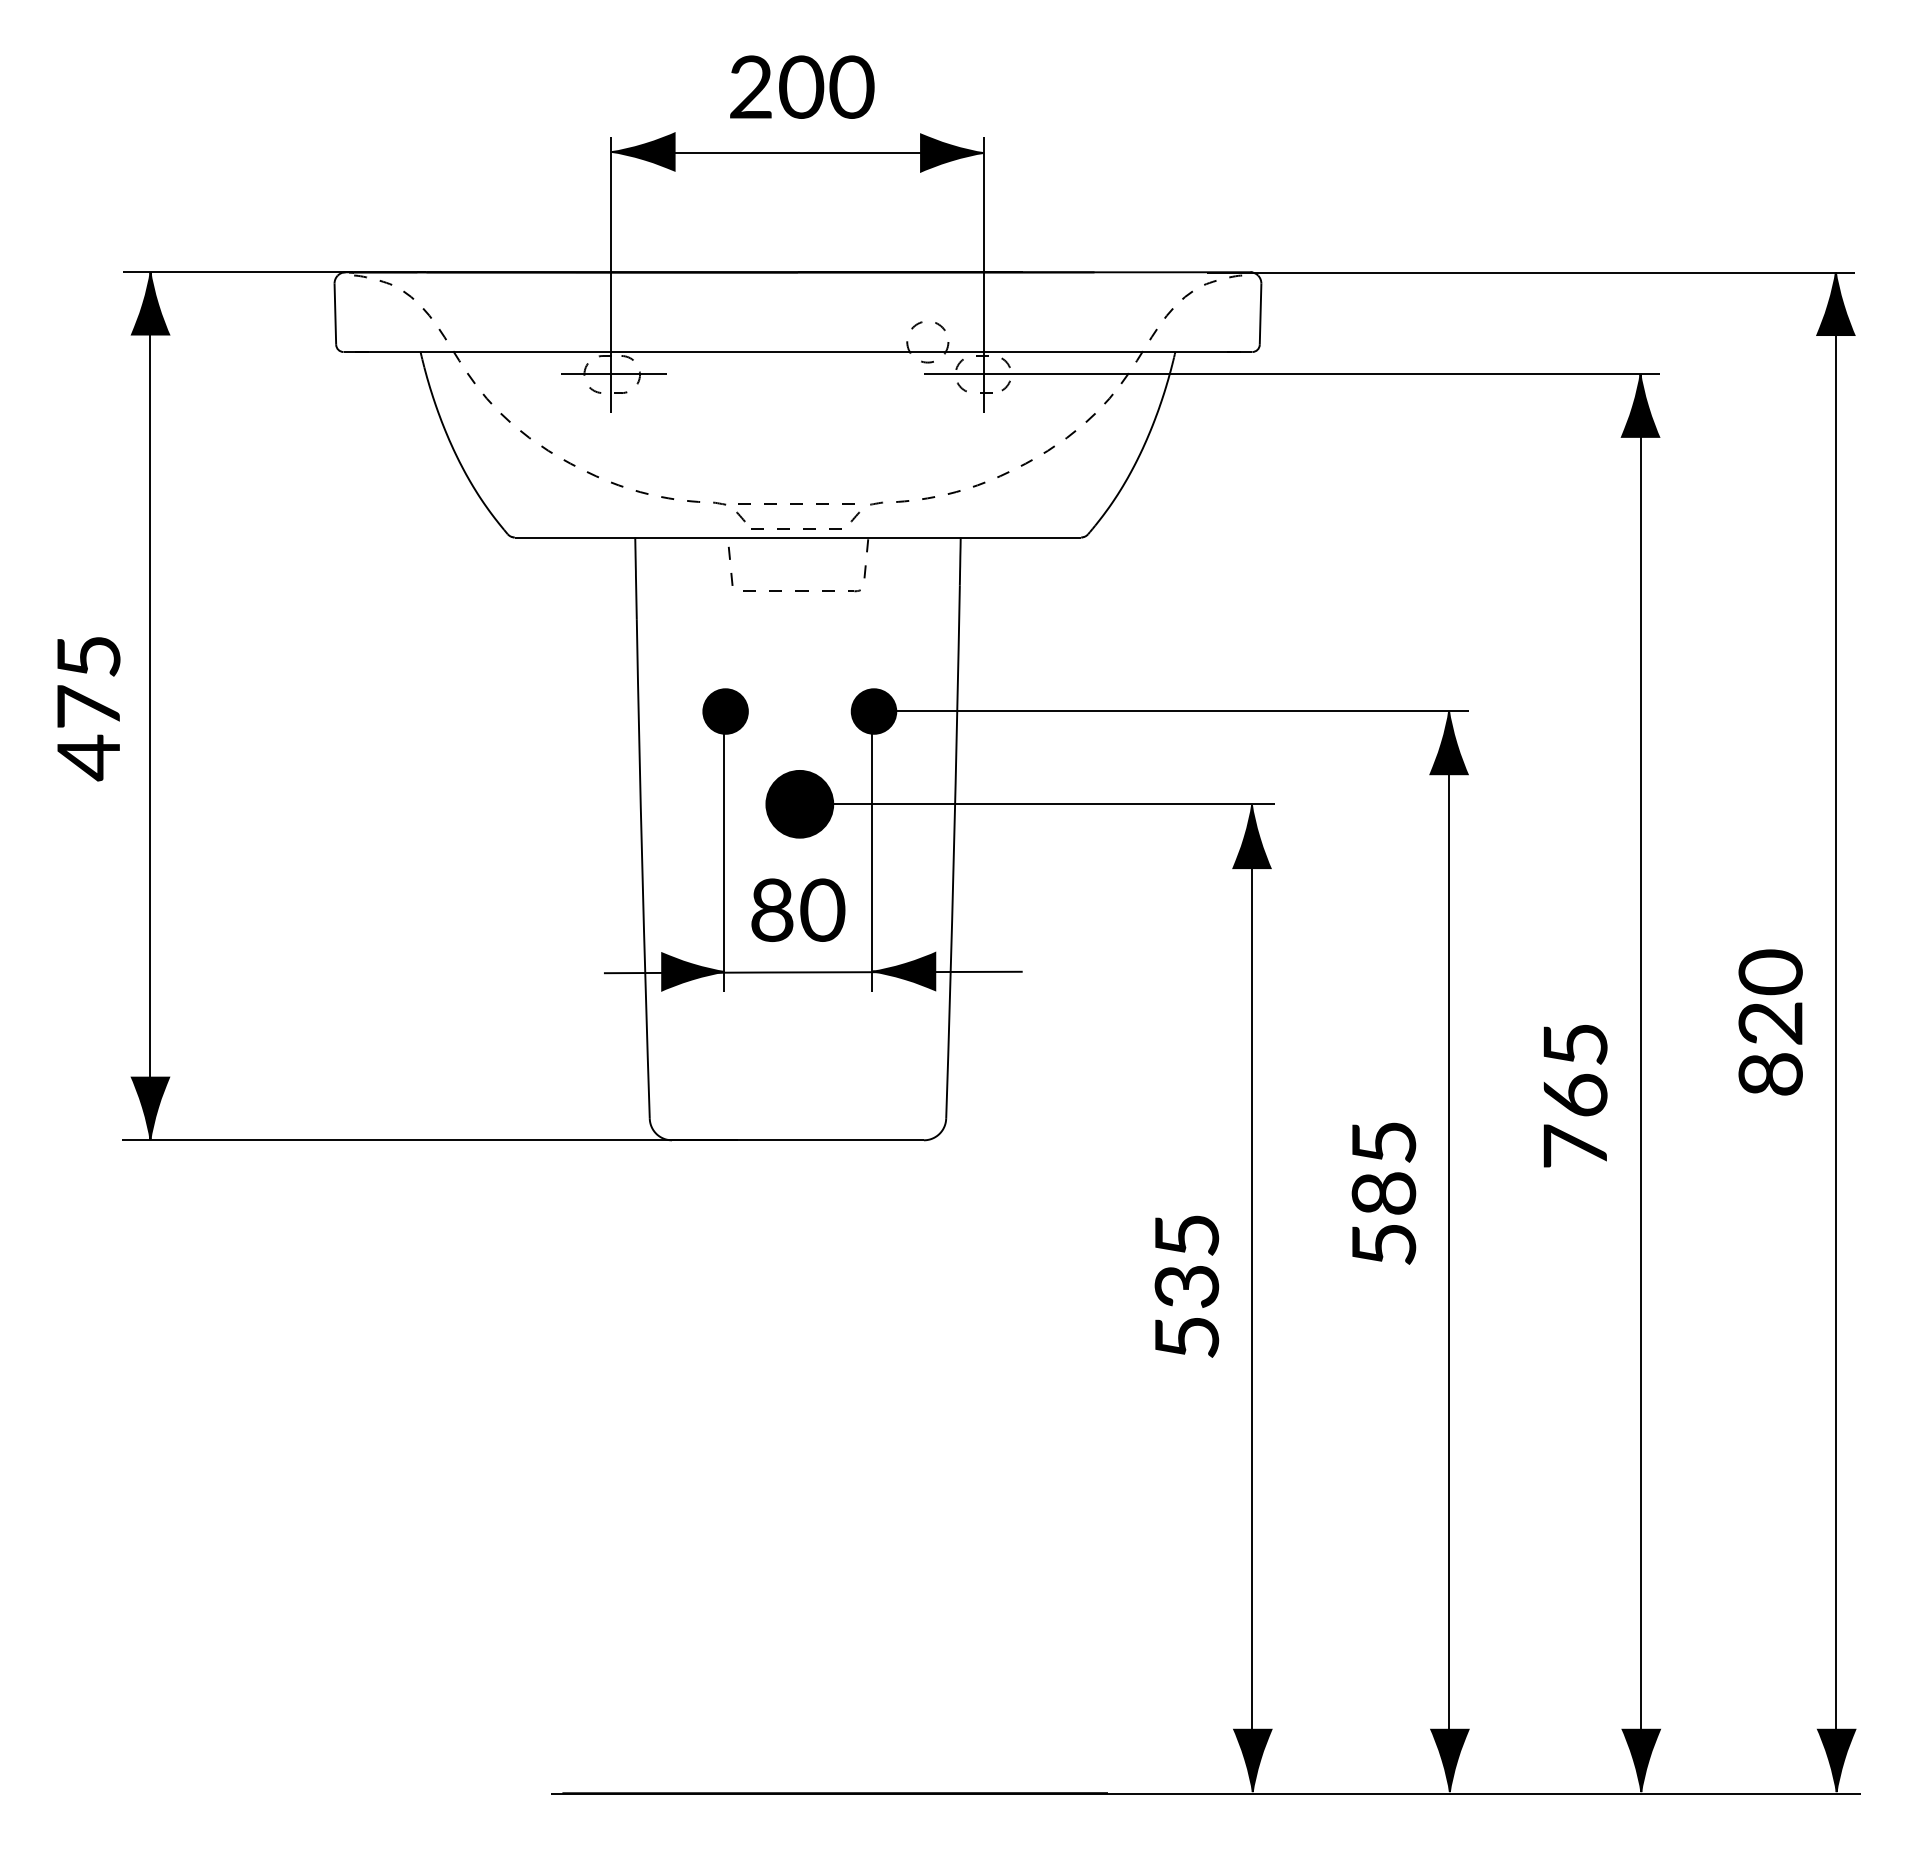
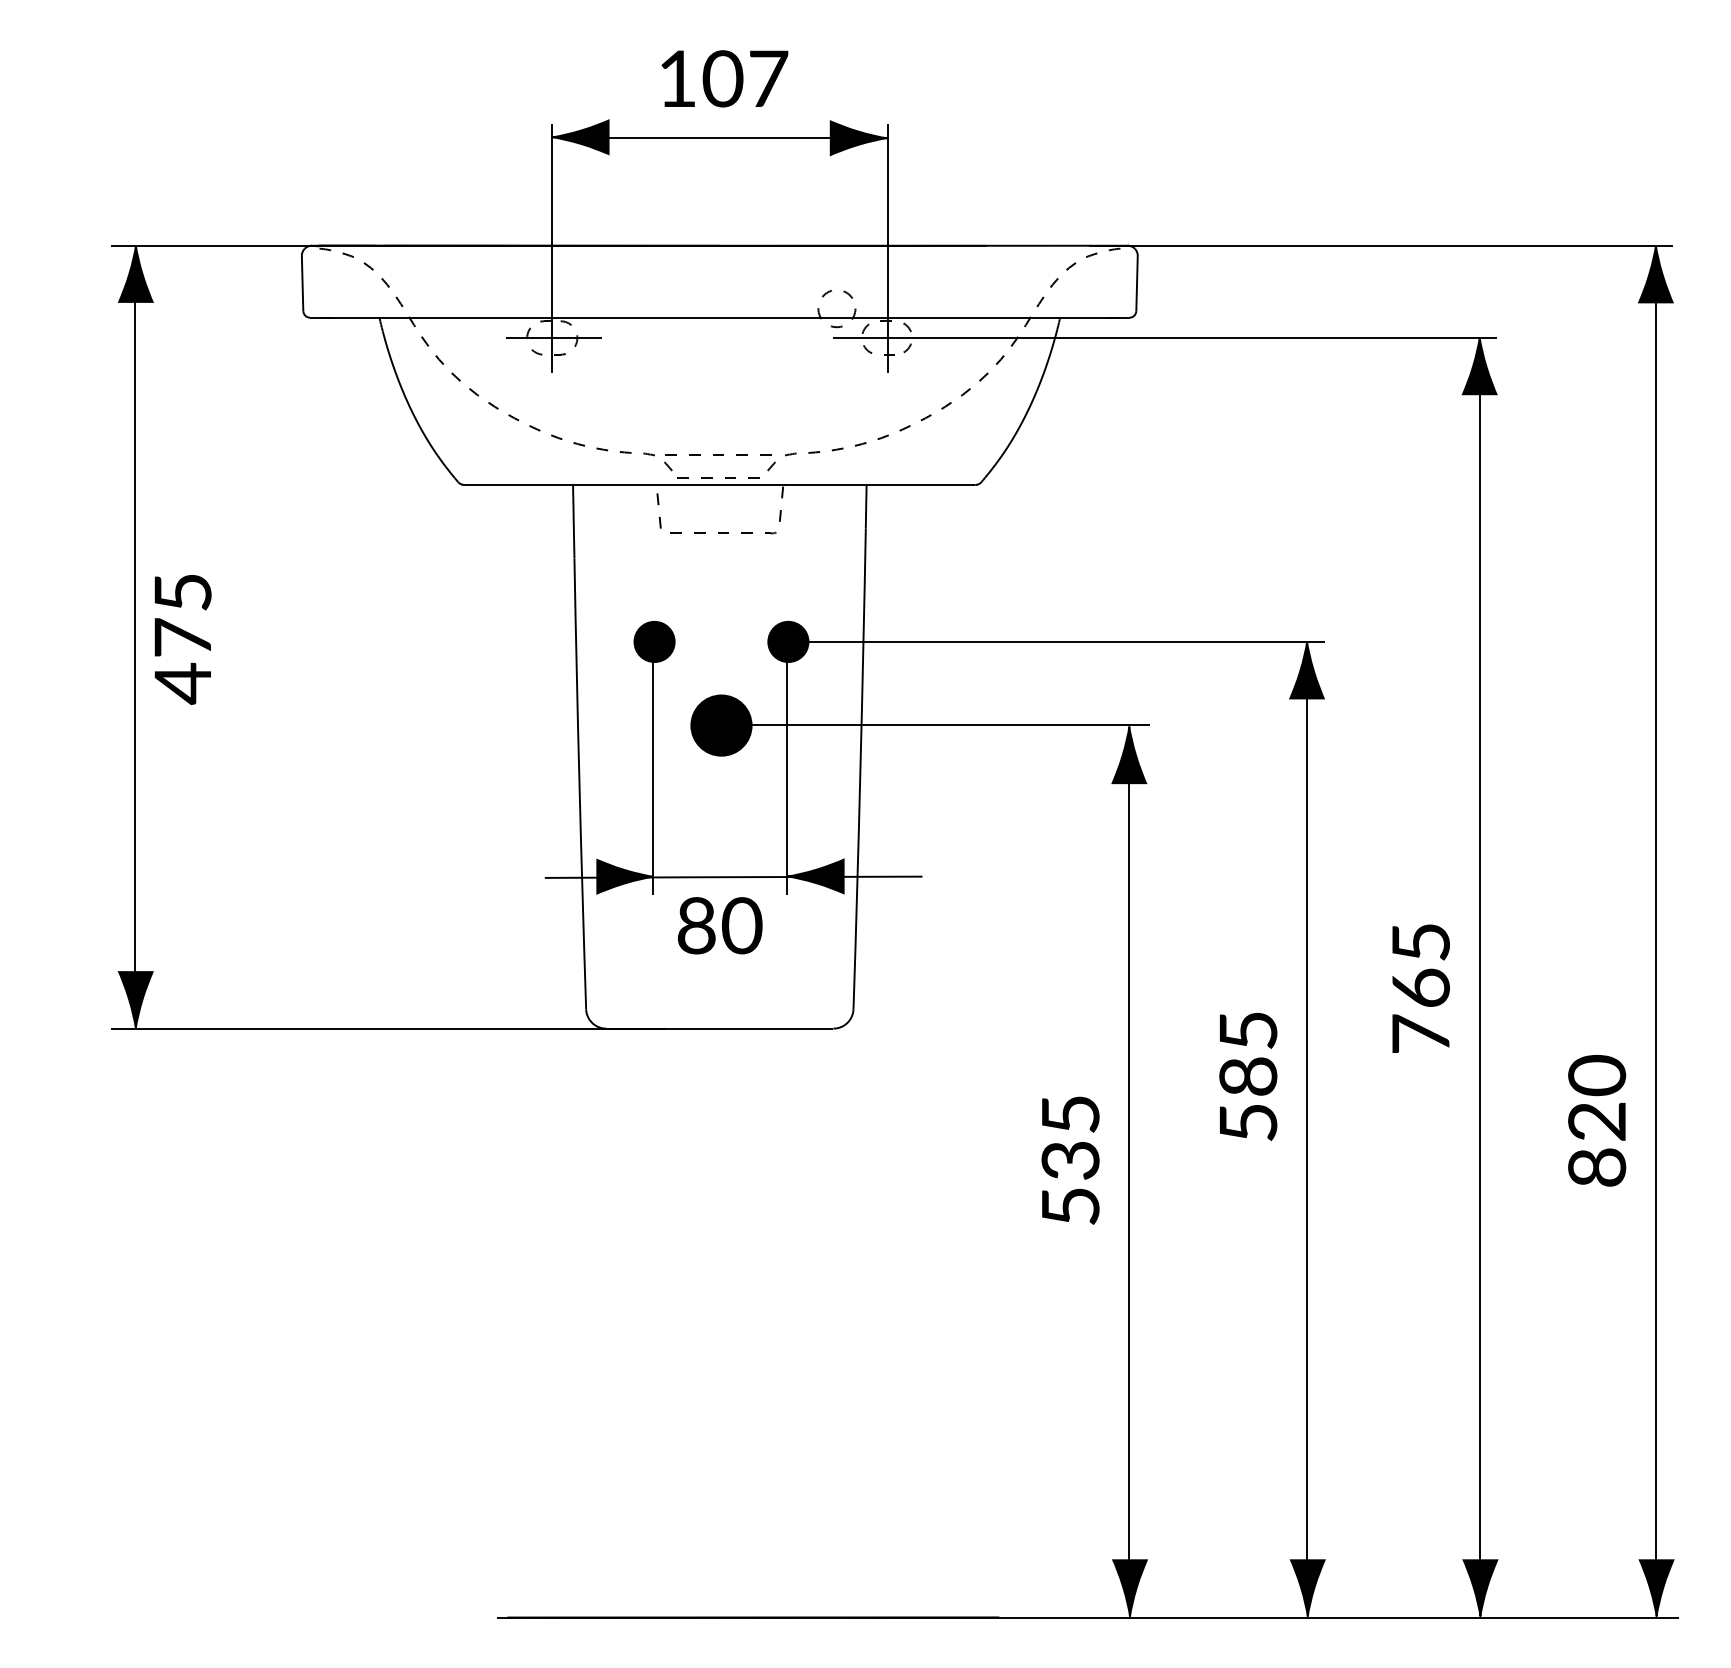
text: (802, 86) -> (723, 78), 200 -> 107
text: (88, 709) -> (182, 640), moved
text: (798, 909) -> (720, 925), moved
text: (1770, 1022) -> (1596, 1120), moved

